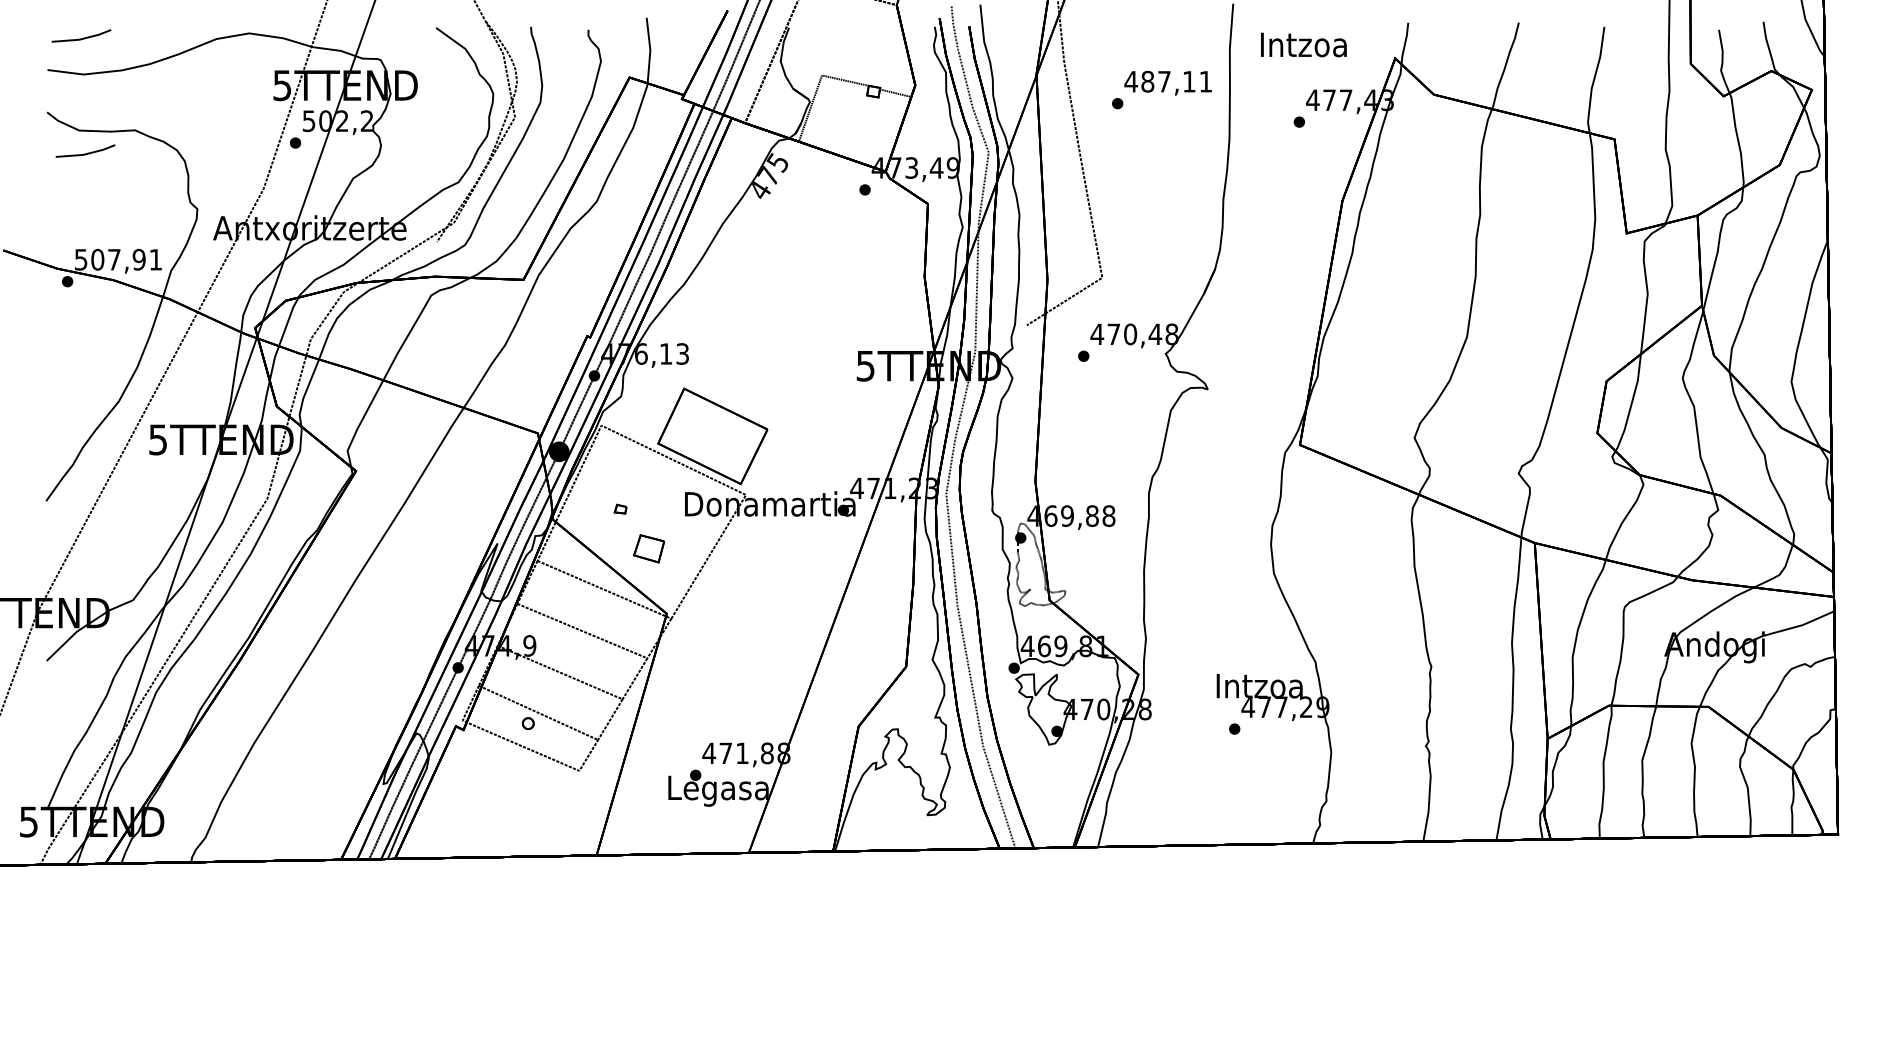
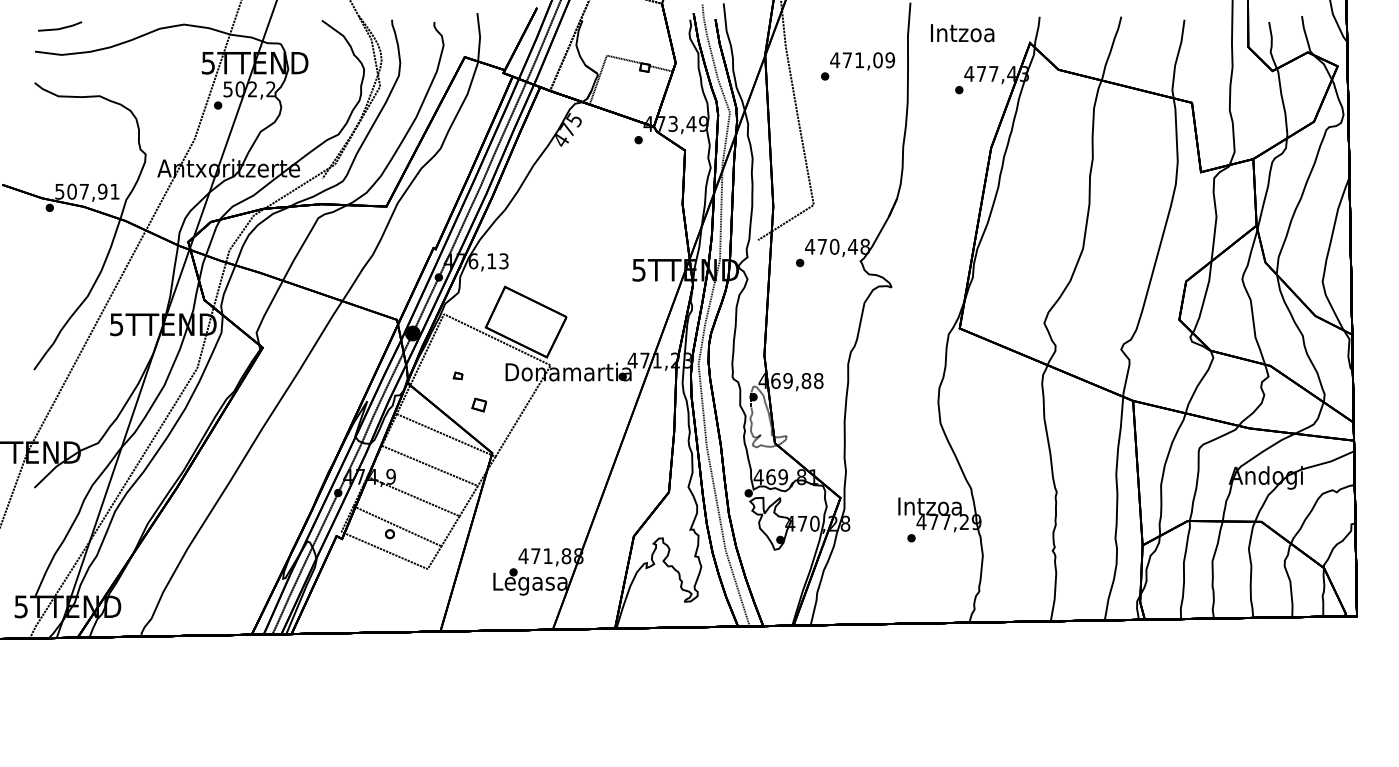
text: (1176, 82) -> (868, 60), 487,11 -> 471,09
line: (86, 152) -> (63, 112), removed
part: (649, 547) -> (479, 404), size x0.62

